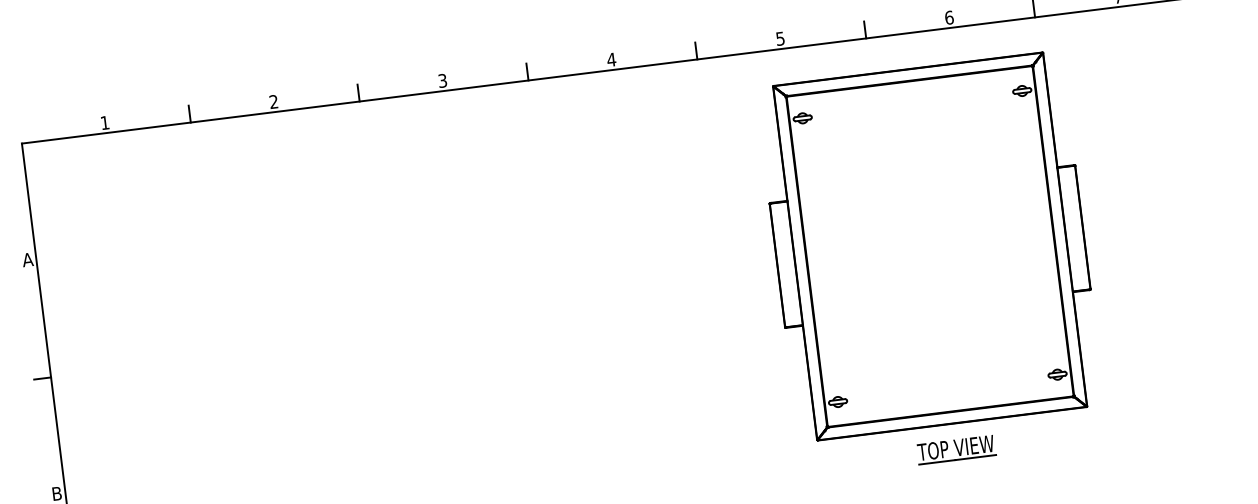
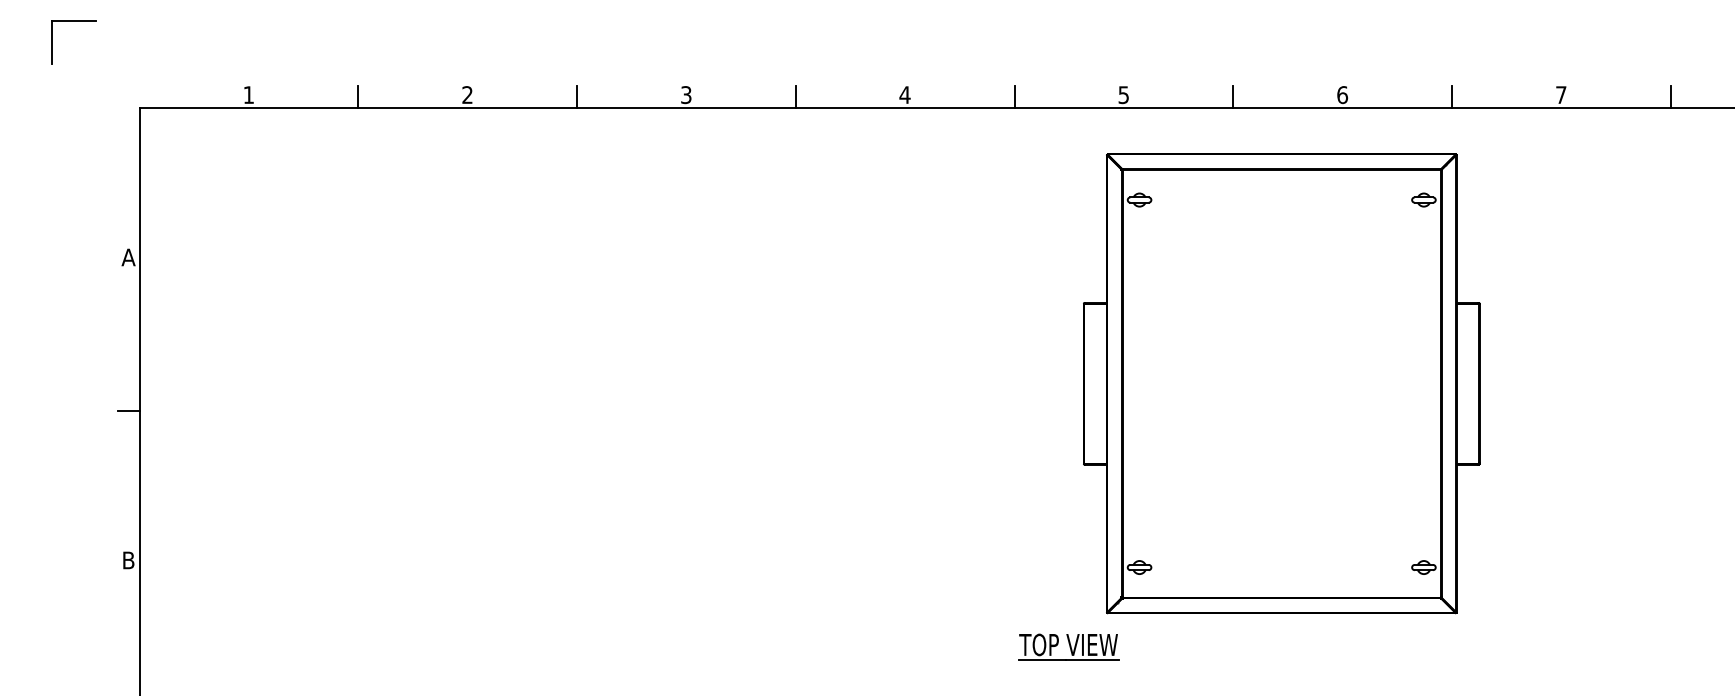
part: (955, 449) -> (1068, 646), moved

